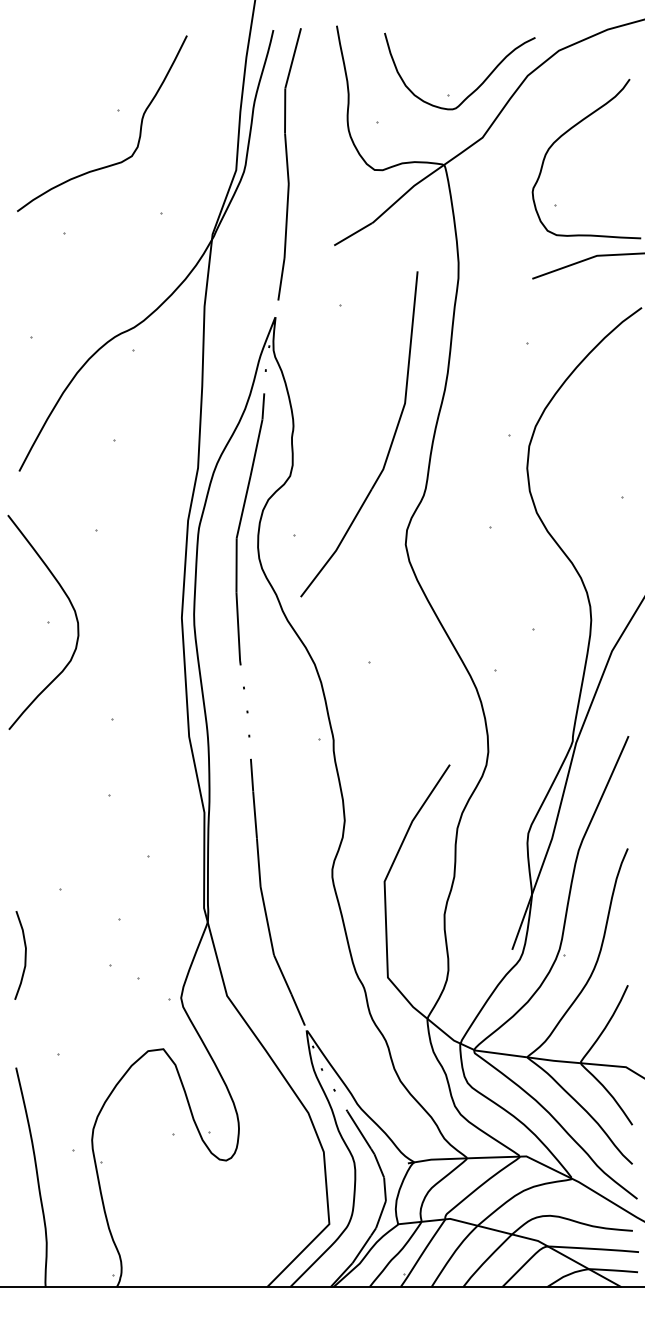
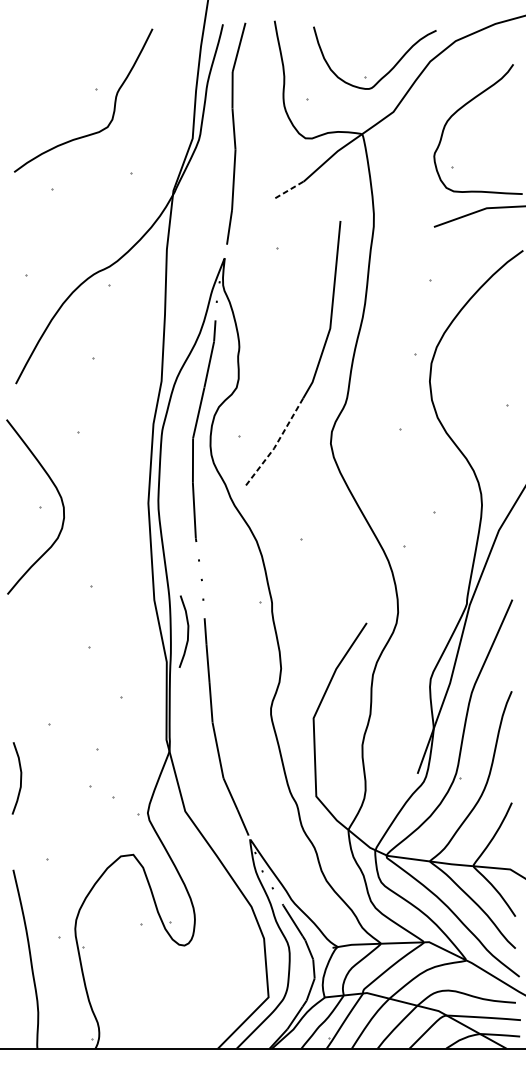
line: (353, 234) -> (288, 190), solid -> dashed
line: (339, 545) -> (276, 444), solid -> dashed
curve: (229, 775) -> (187, 631), added

